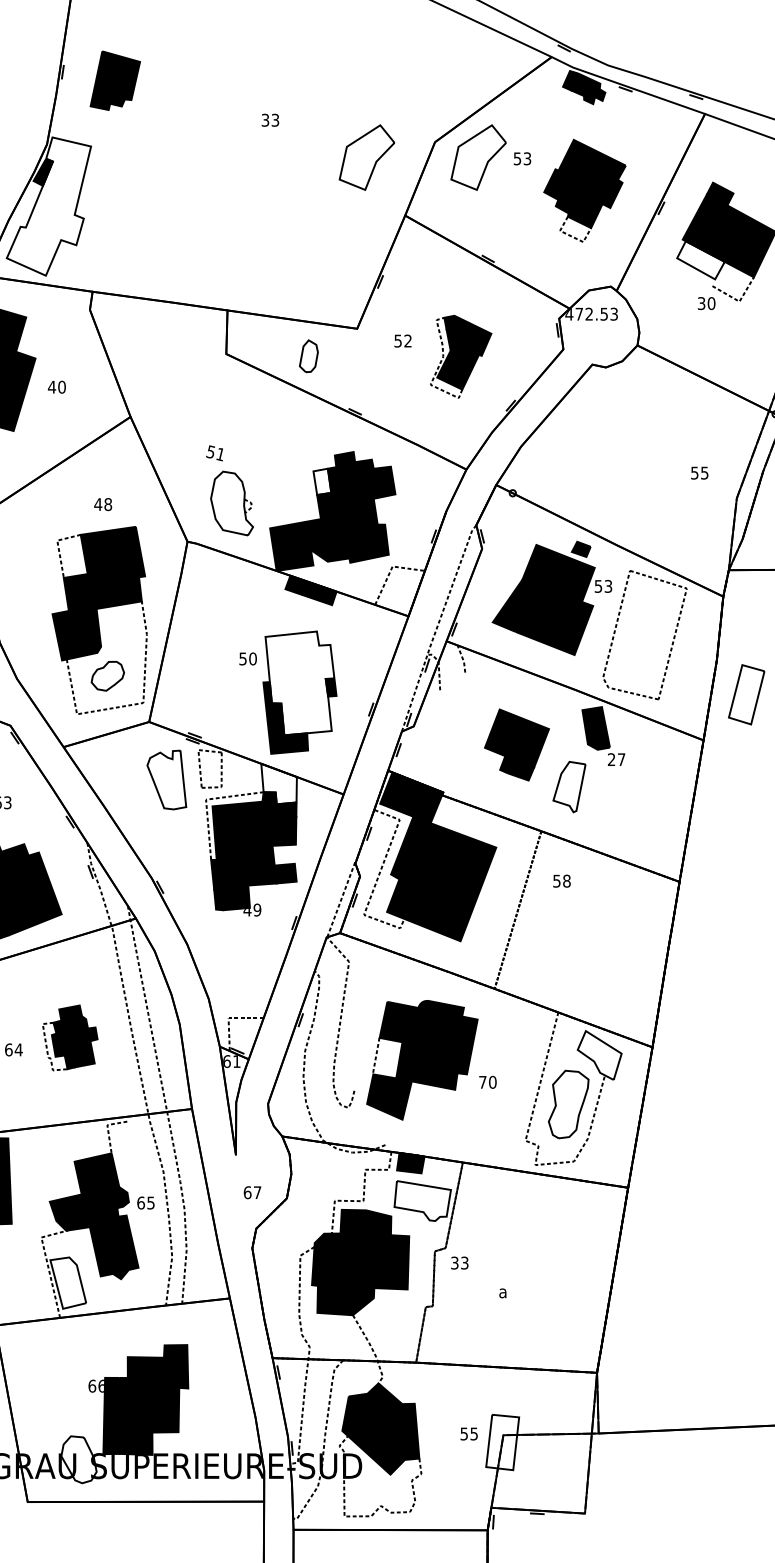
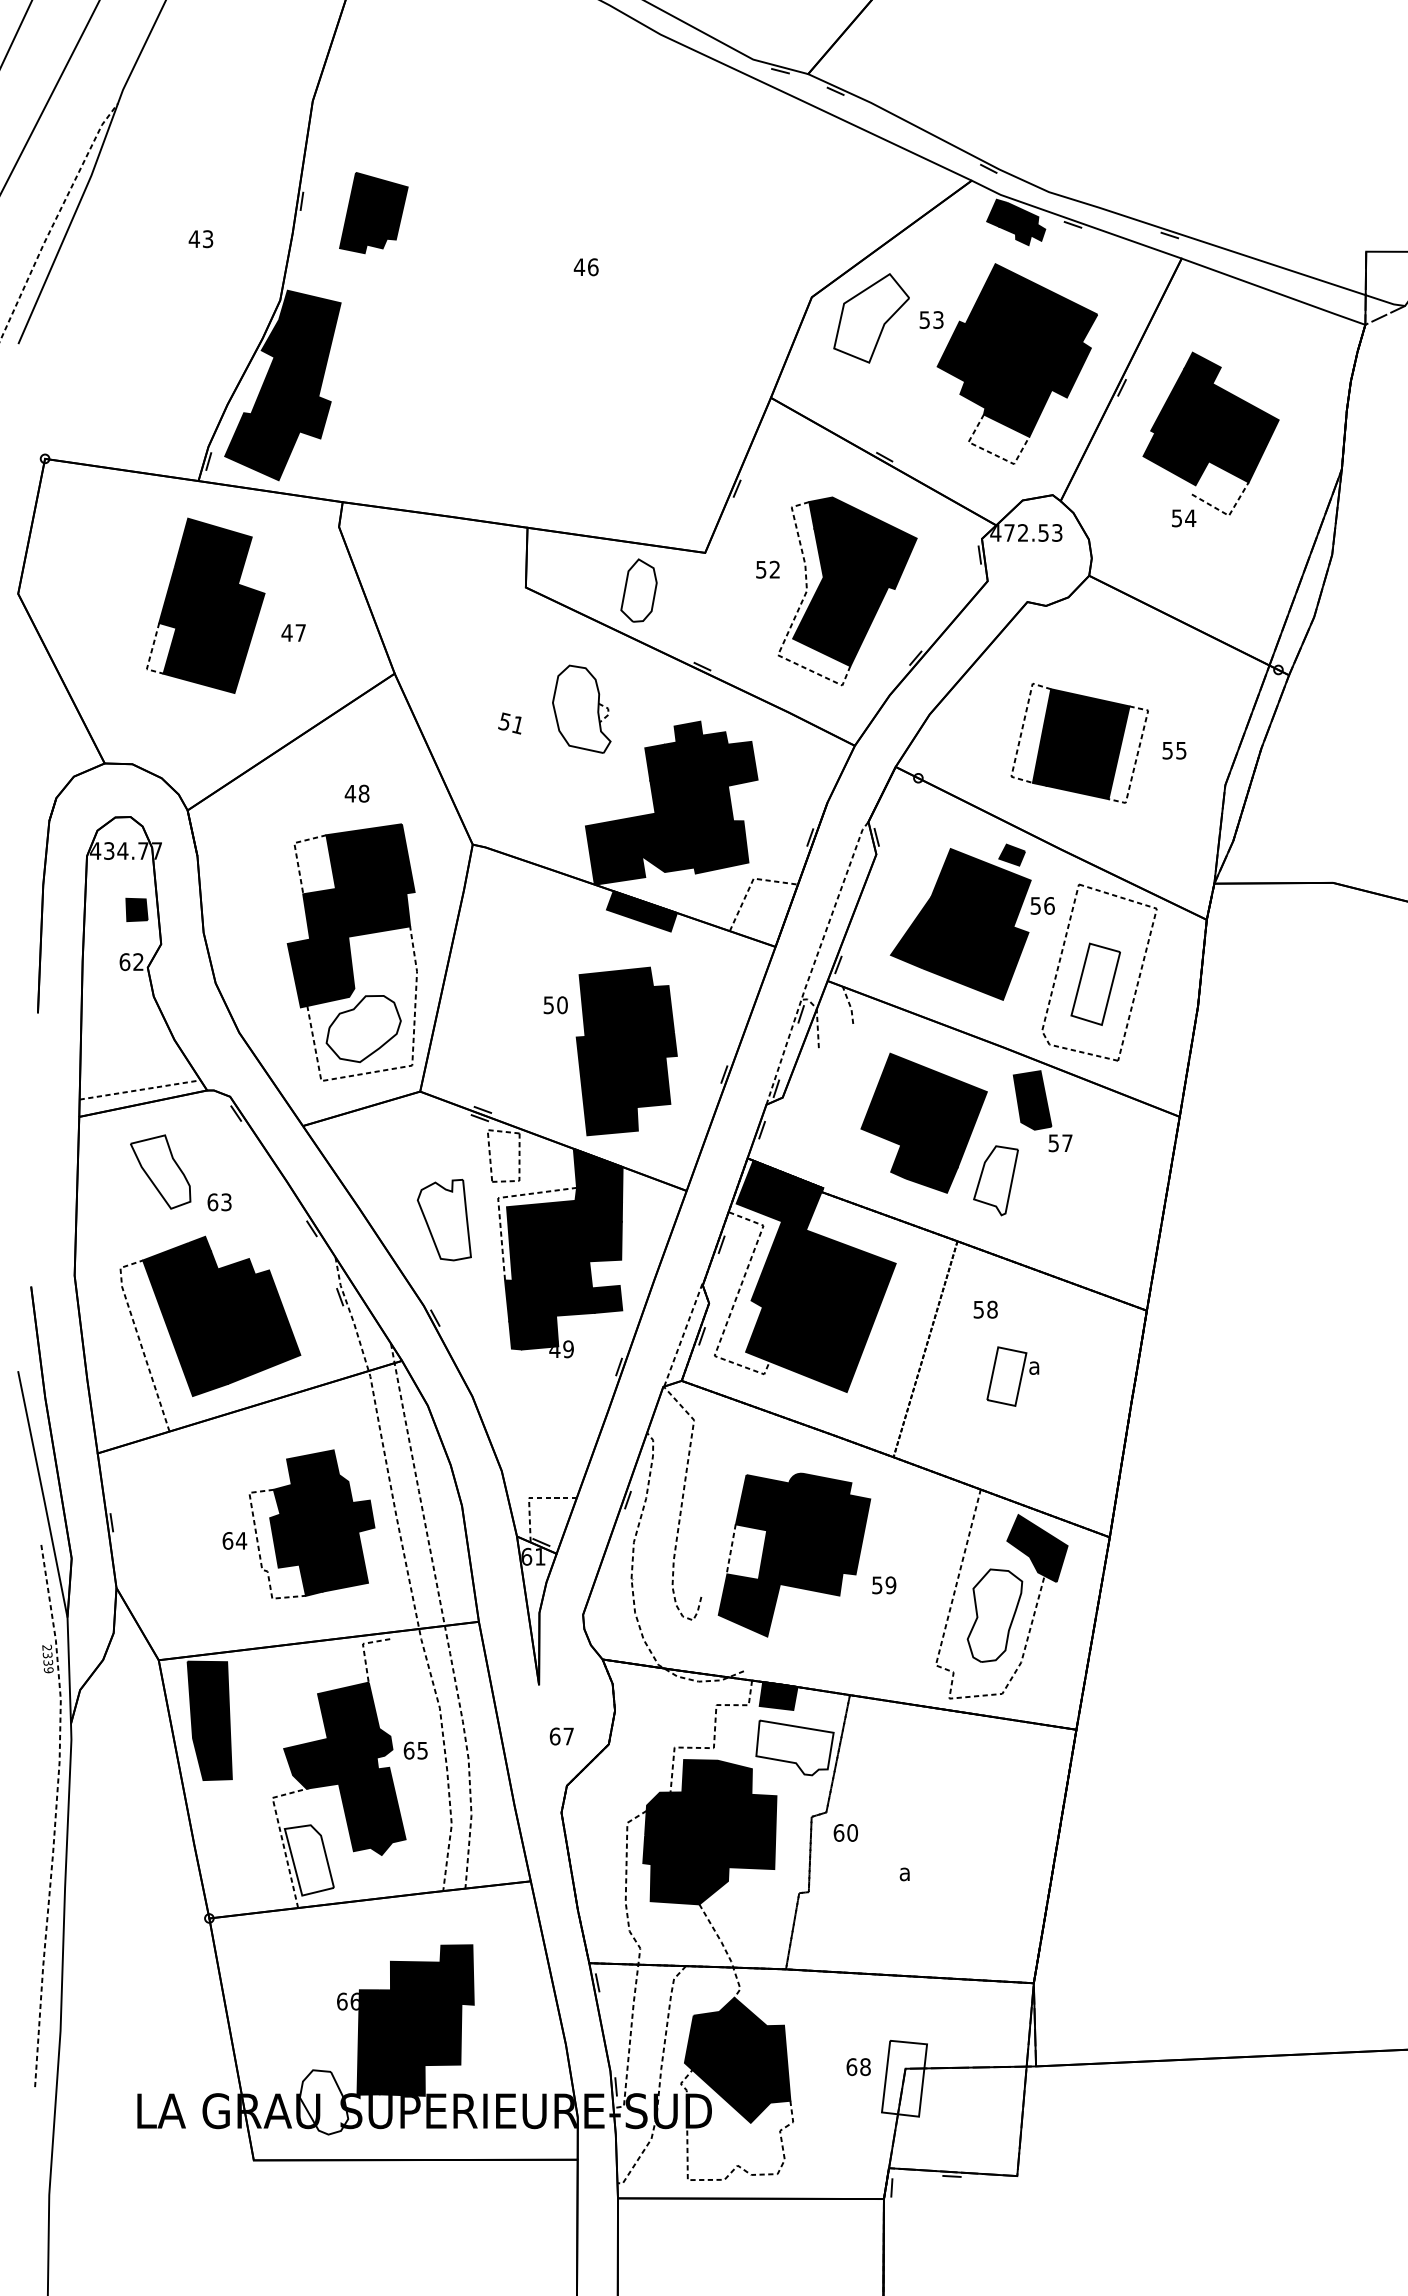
text: (269, 120) -> (585, 267), 33 -> 46
part: (366, 157) -> (718, 318), removed
part: (584, 190) -> (1016, 363), size x1.43
fill: (48, 206) -> (282, 385), added
fill: (700, 259) -> (1175, 458), added
text: (707, 303) -> (1184, 518), 30 -> 54
part: (308, 356) -> (638, 590), size x1.43
part: (461, 356) -> (847, 591), size x1.67
text: (61, 386) -> (300, 632), 40 -> 47
part: (630, 467) -> (1079, 742), added
fill: (322, 481) -> (657, 762), added
part: (231, 502) -> (581, 708), moved
text: (608, 586) -> (1049, 905), 53 -> 56
part: (107, 675) -> (363, 1028), size x1.67
fill: (299, 683) -> (626, 1038), added
part: (746, 694) -> (1095, 983), moved
part: (516, 744) -> (923, 1122), size x1.43
text: (611, 759) -> (1053, 1143), 27 -> 57
part: (166, 780) -> (443, 1220), moved
fill: (278, 783) -> (597, 1176), added
part: (581, 929) -> (1012, 1376), added
part: (69, 1037) -> (311, 1524), size x1.67
fill: (599, 1055) -> (1037, 1548), added
text: (488, 1082) -> (884, 1585), 70 -> 59
text: (459, 1262) -> (845, 1832), 33 -> 60
text: (469, 1434) -> (858, 2067), 55 -> 68

